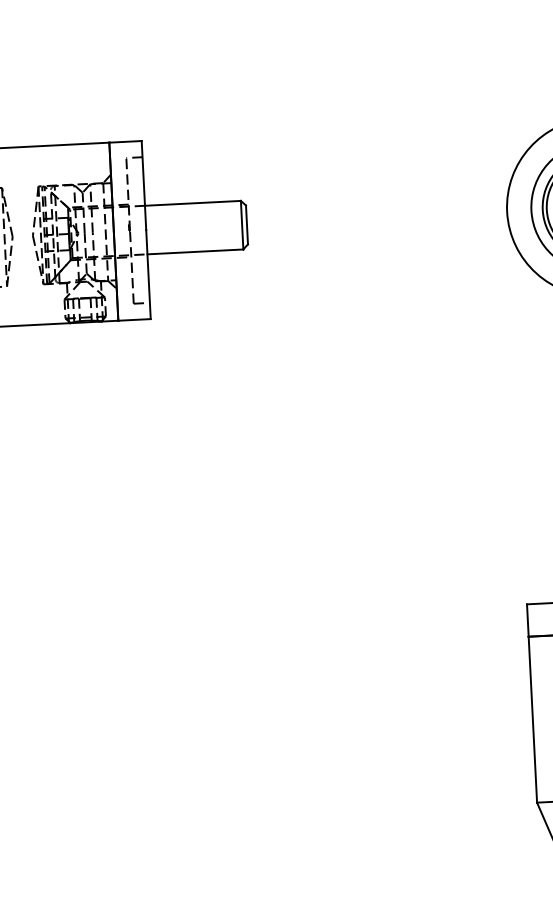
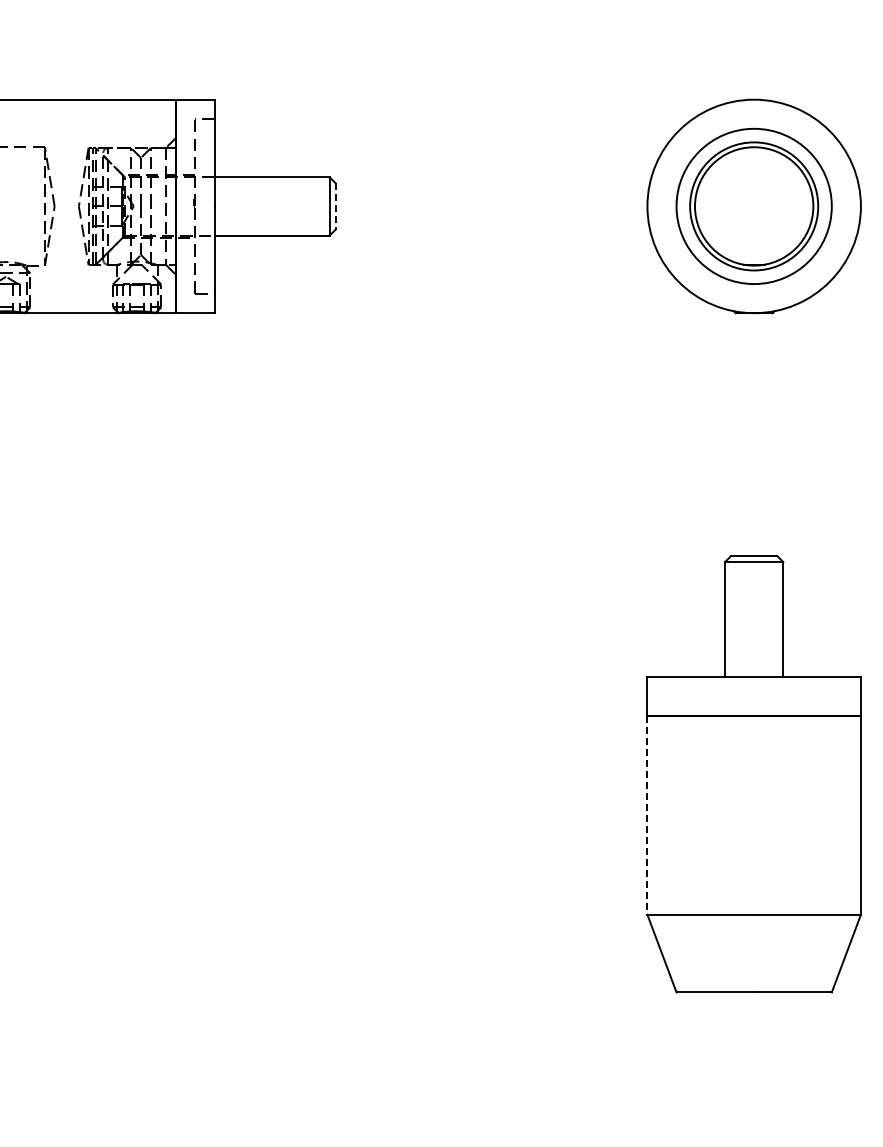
line: (246, 225) -> (335, 206), solid -> dashed
line: (532, 719) -> (647, 815), solid -> dashed

